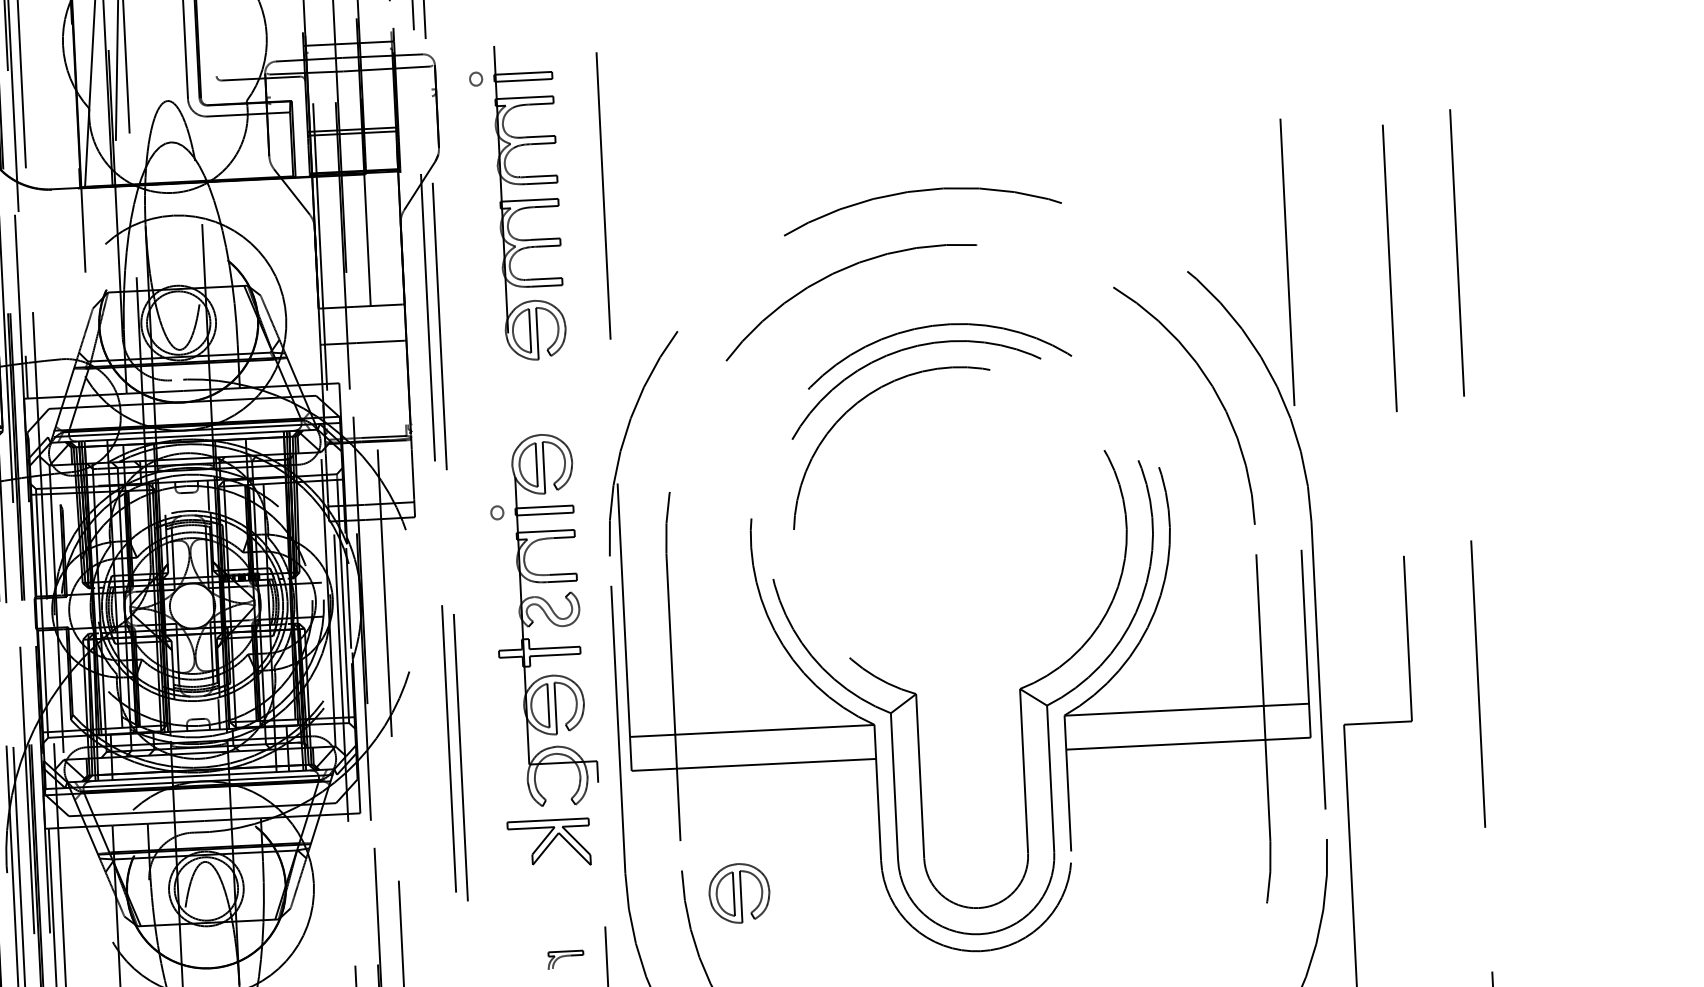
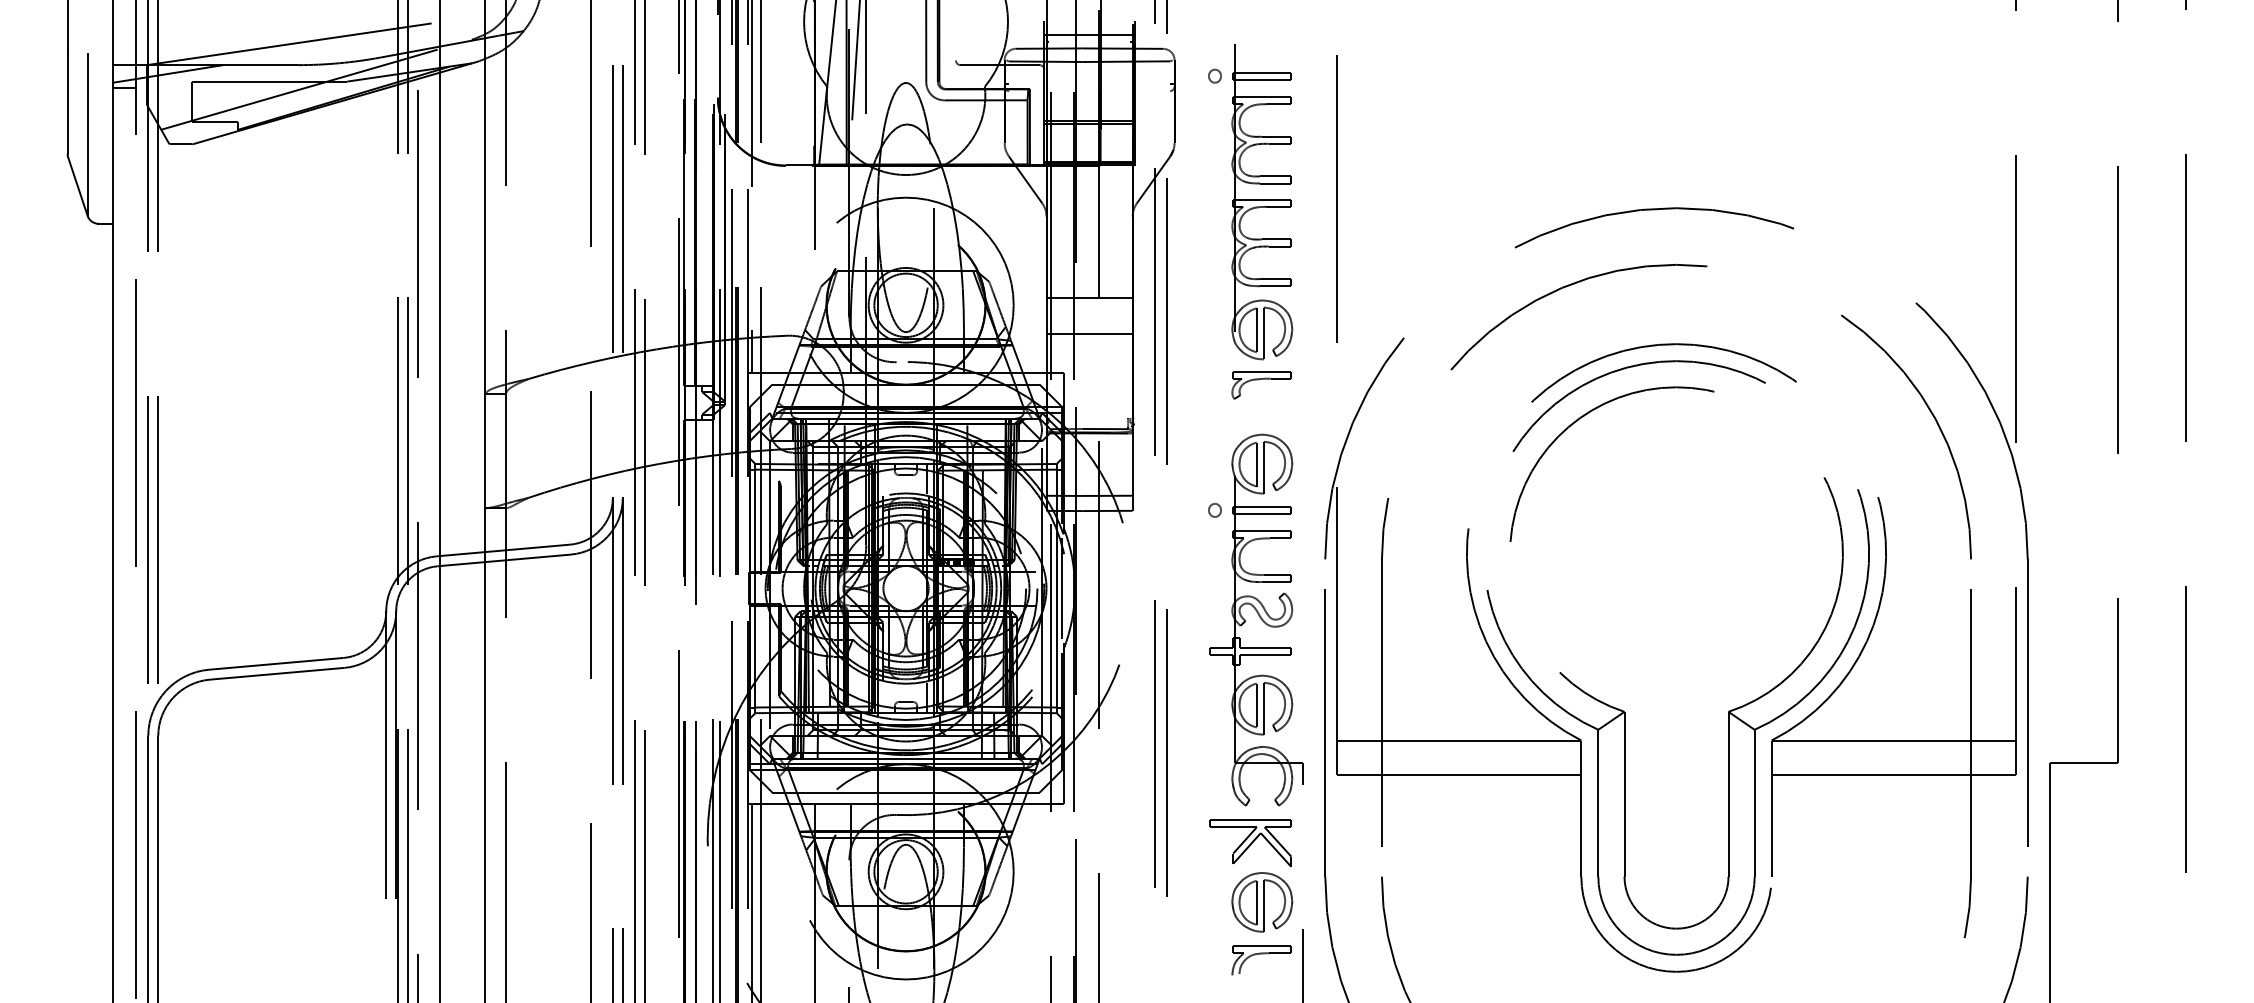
part: (537, 385) -> (1261, 385), added
part: (739, 893) -> (1262, 902), moved
part: (565, 960) -> (1261, 960), size x1.67

